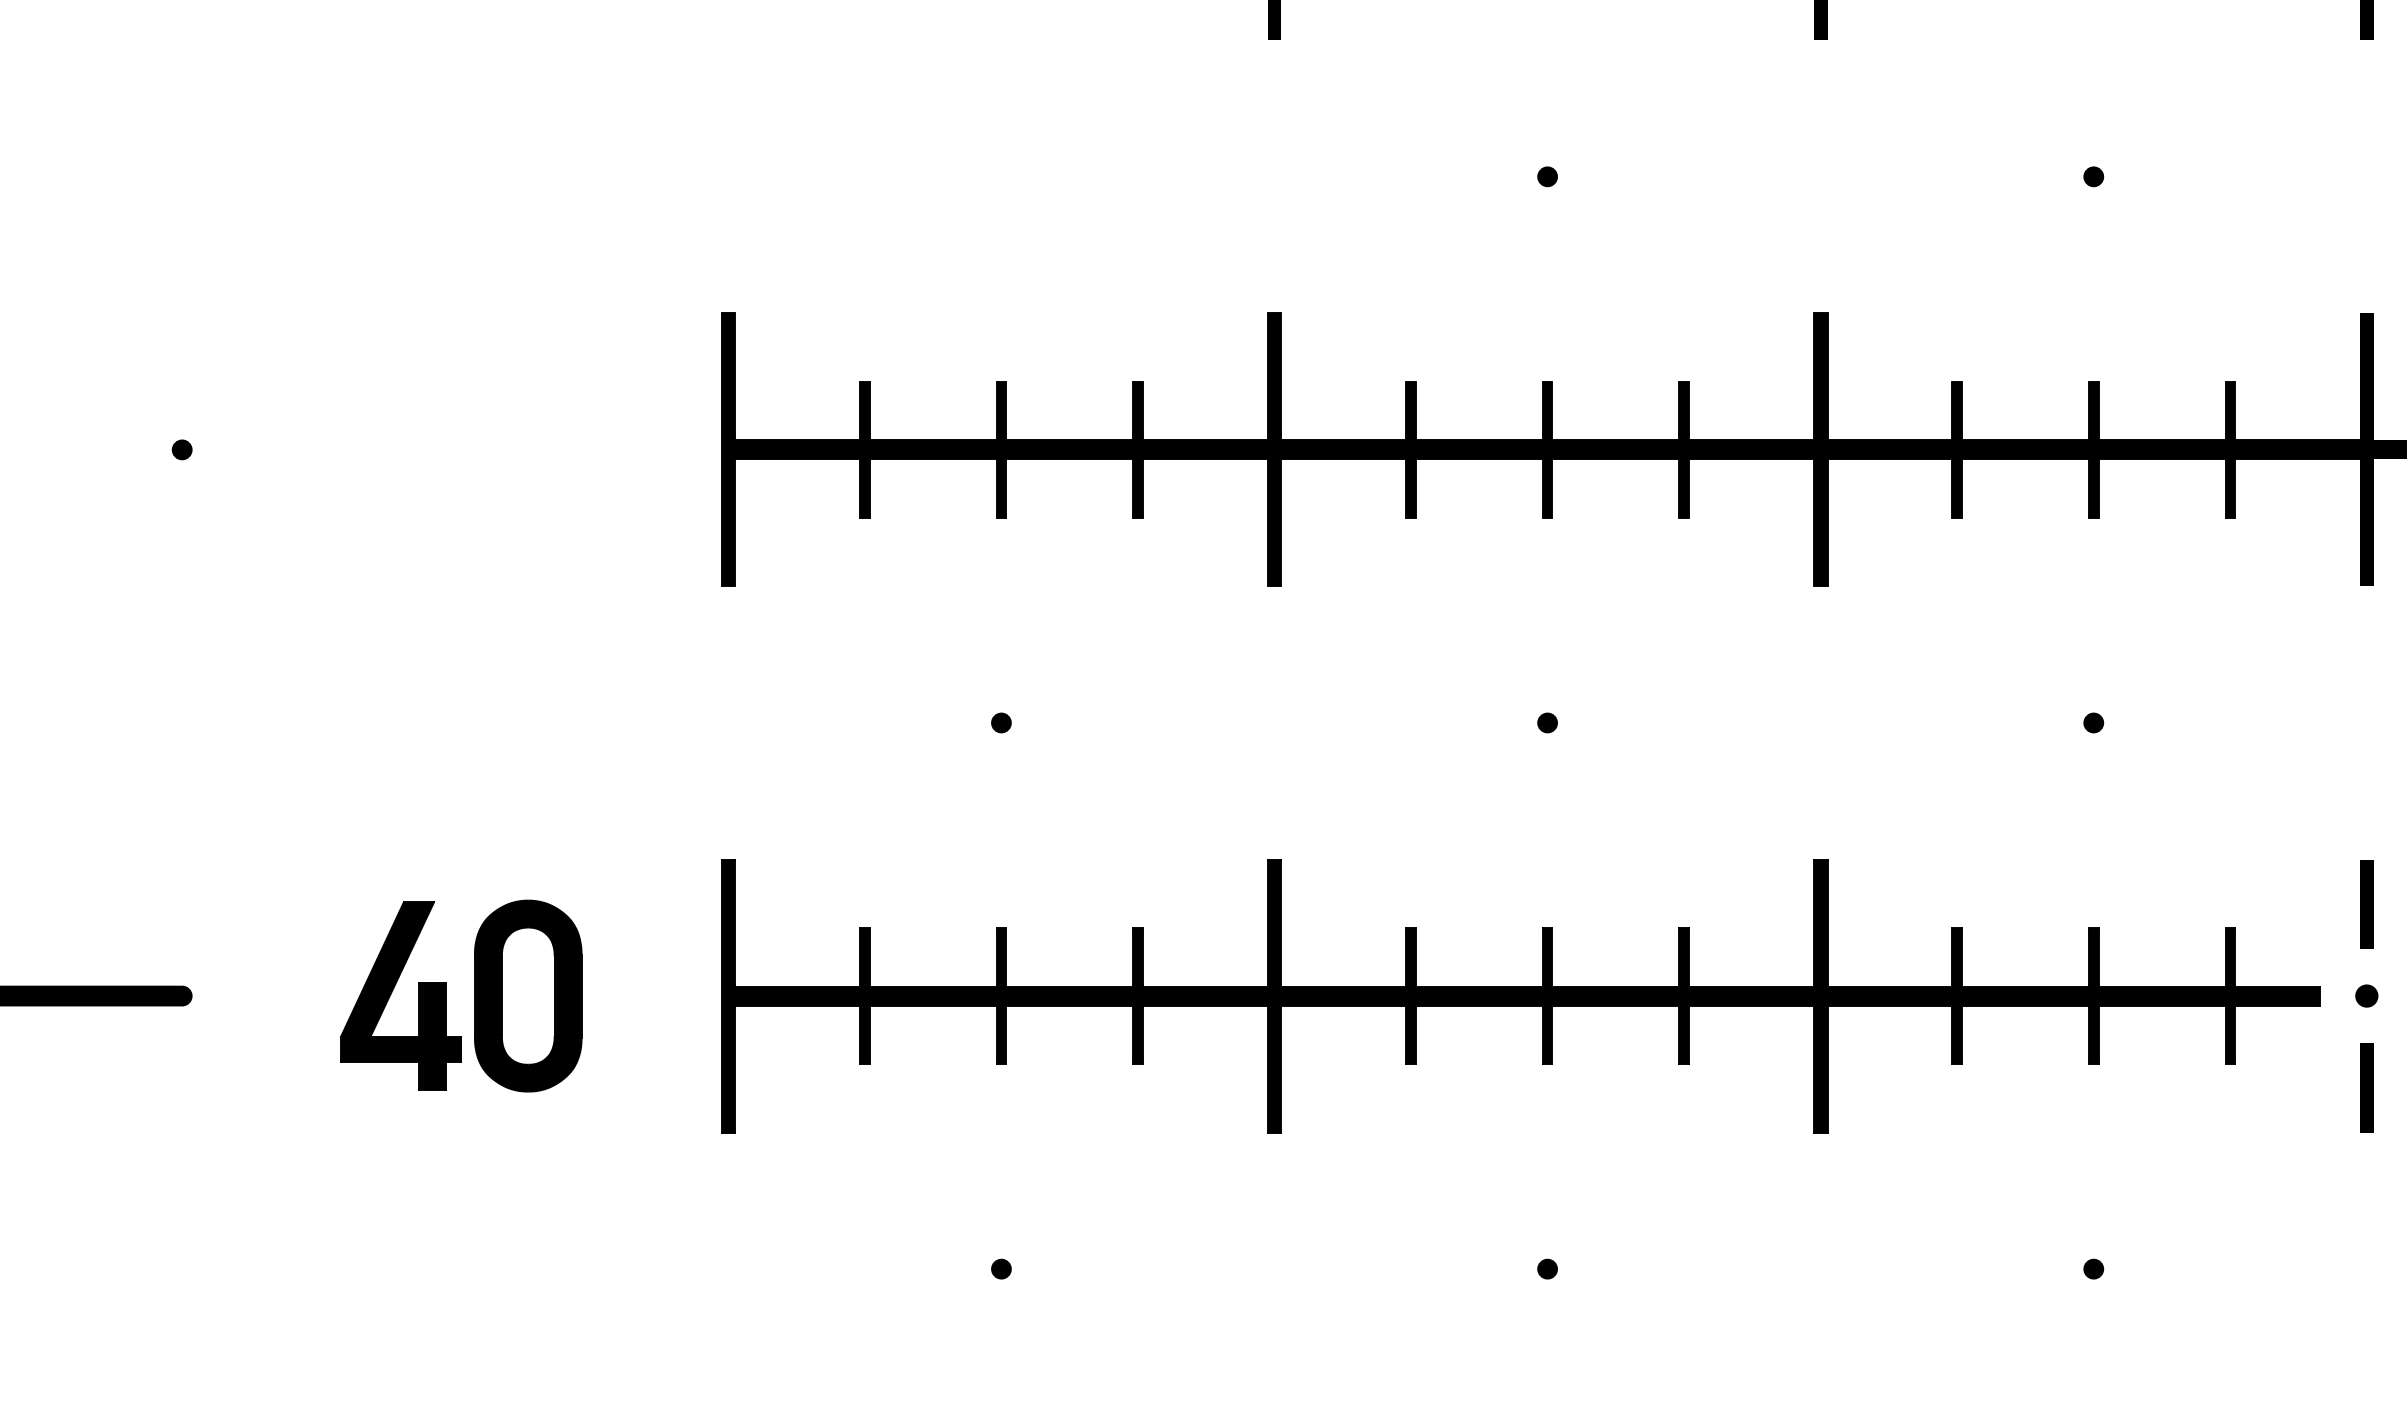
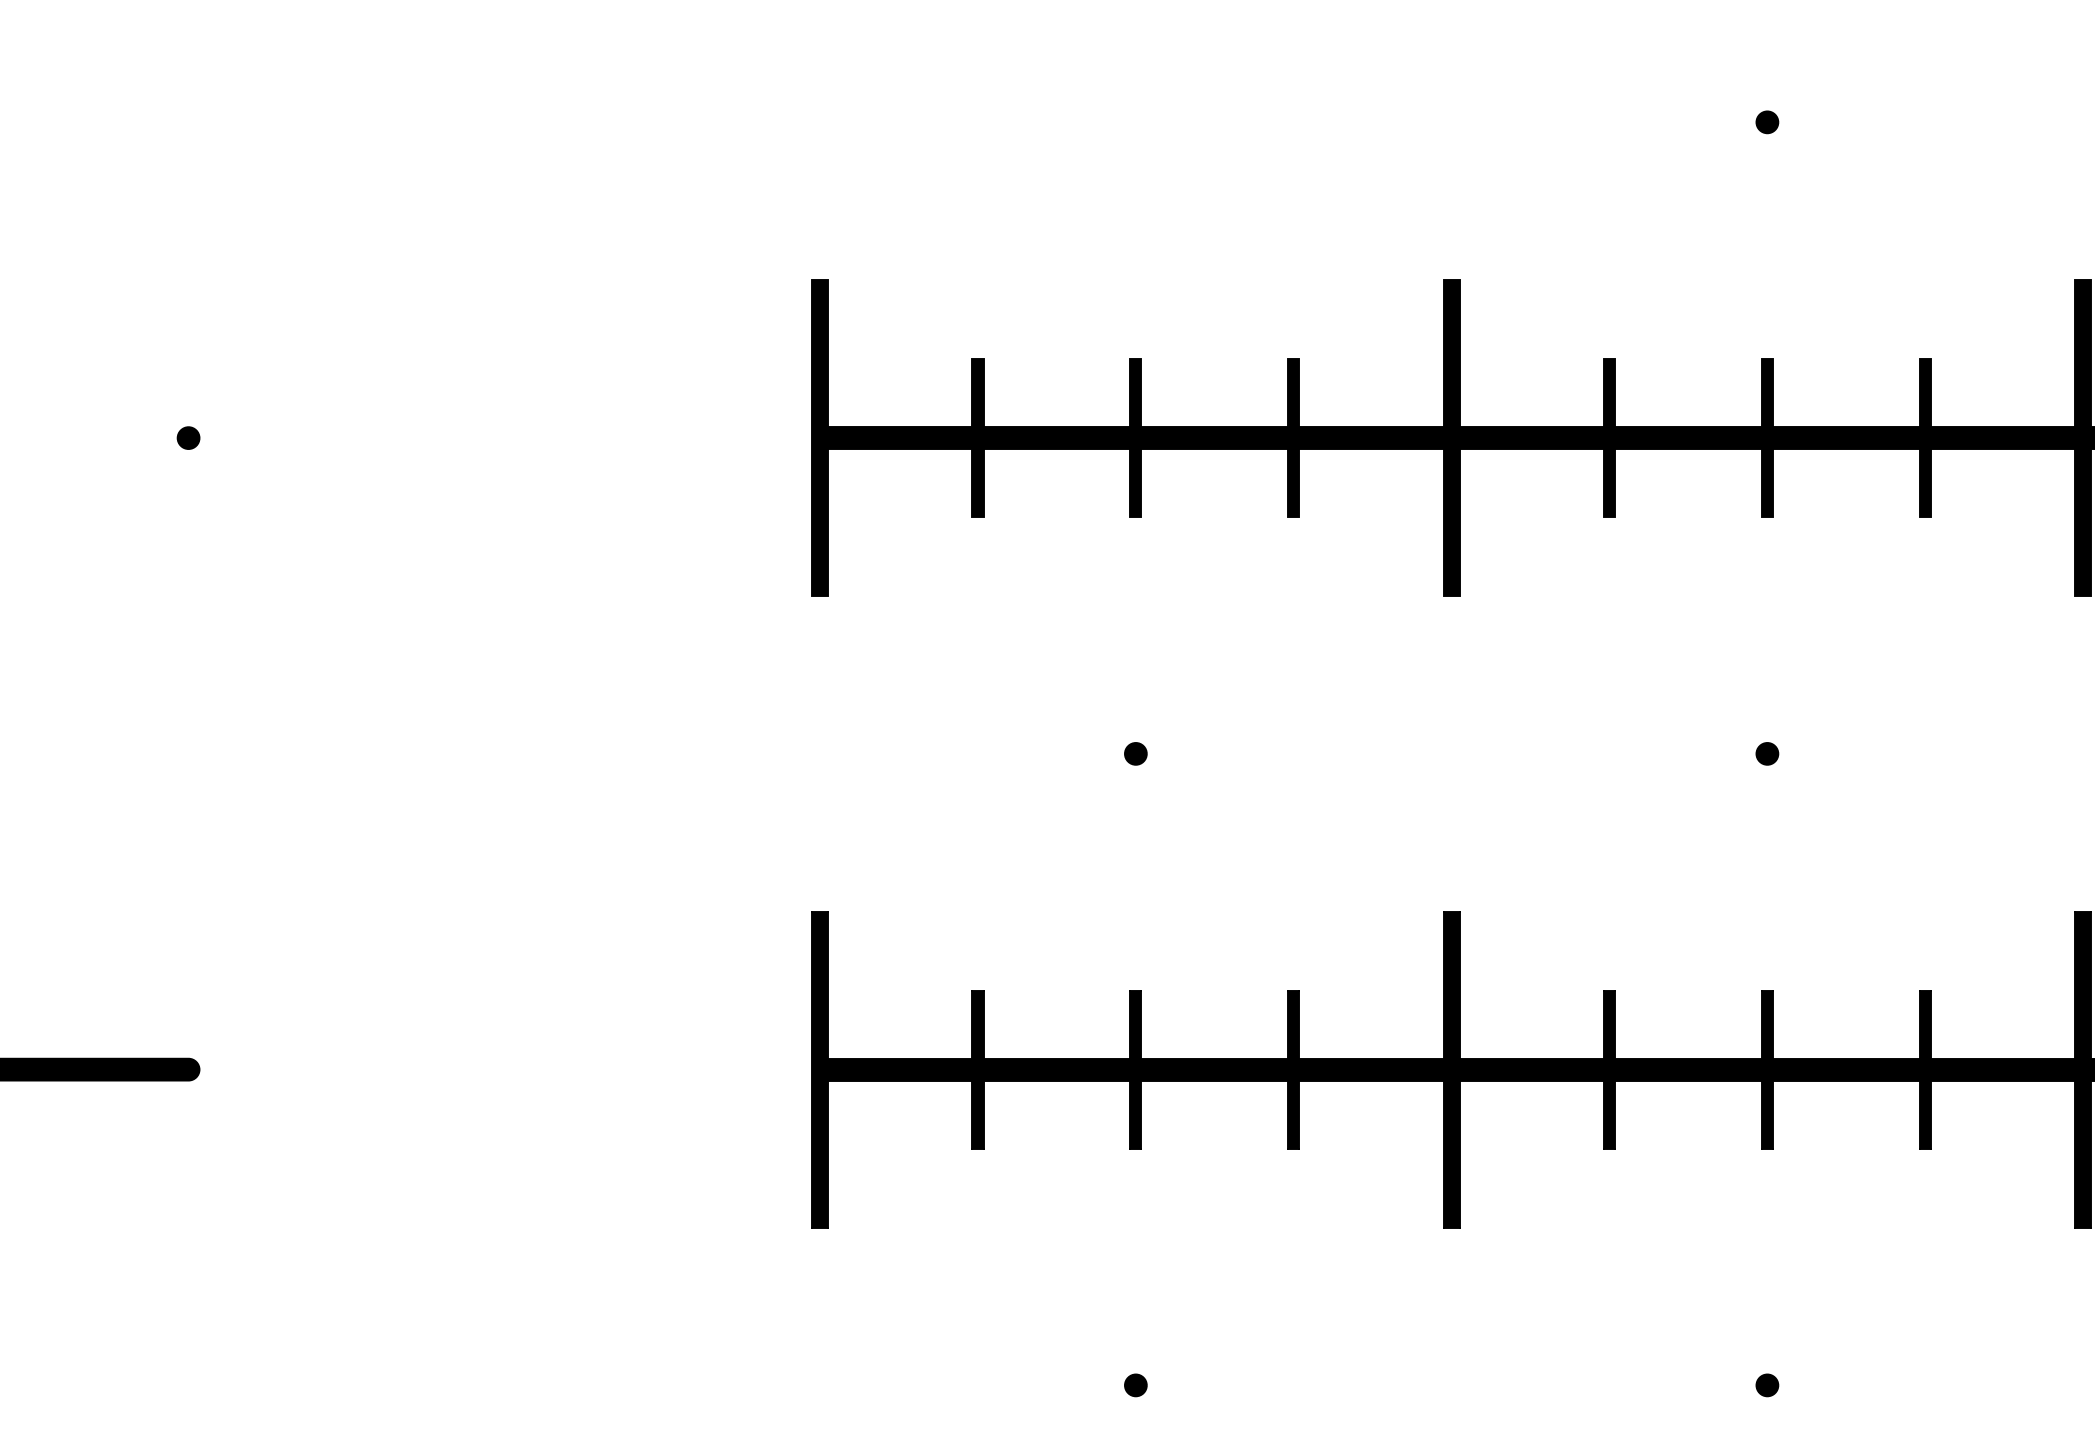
part: (474, 995) -> (526, 1068), removed

